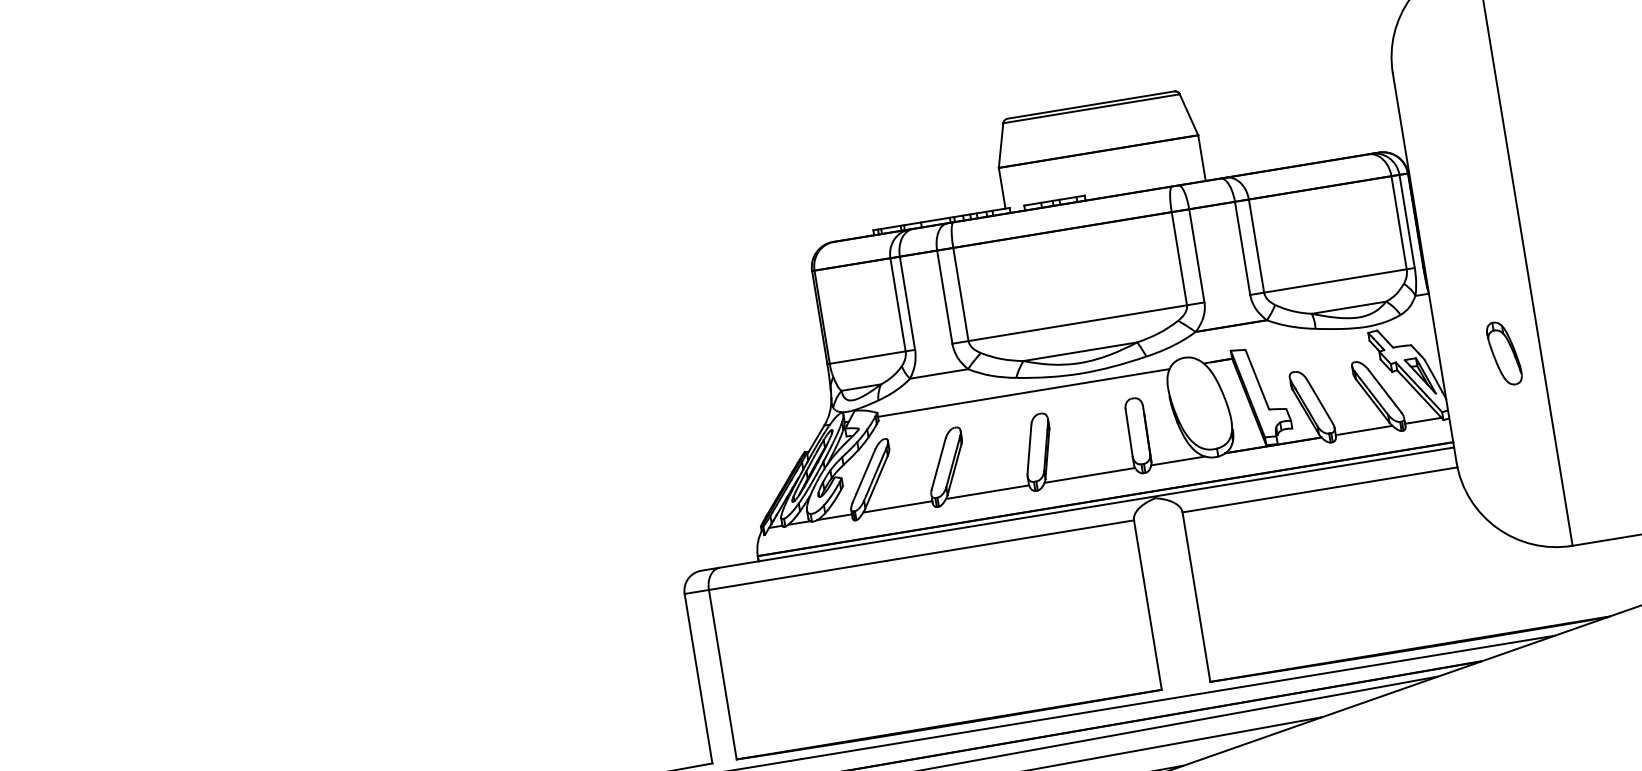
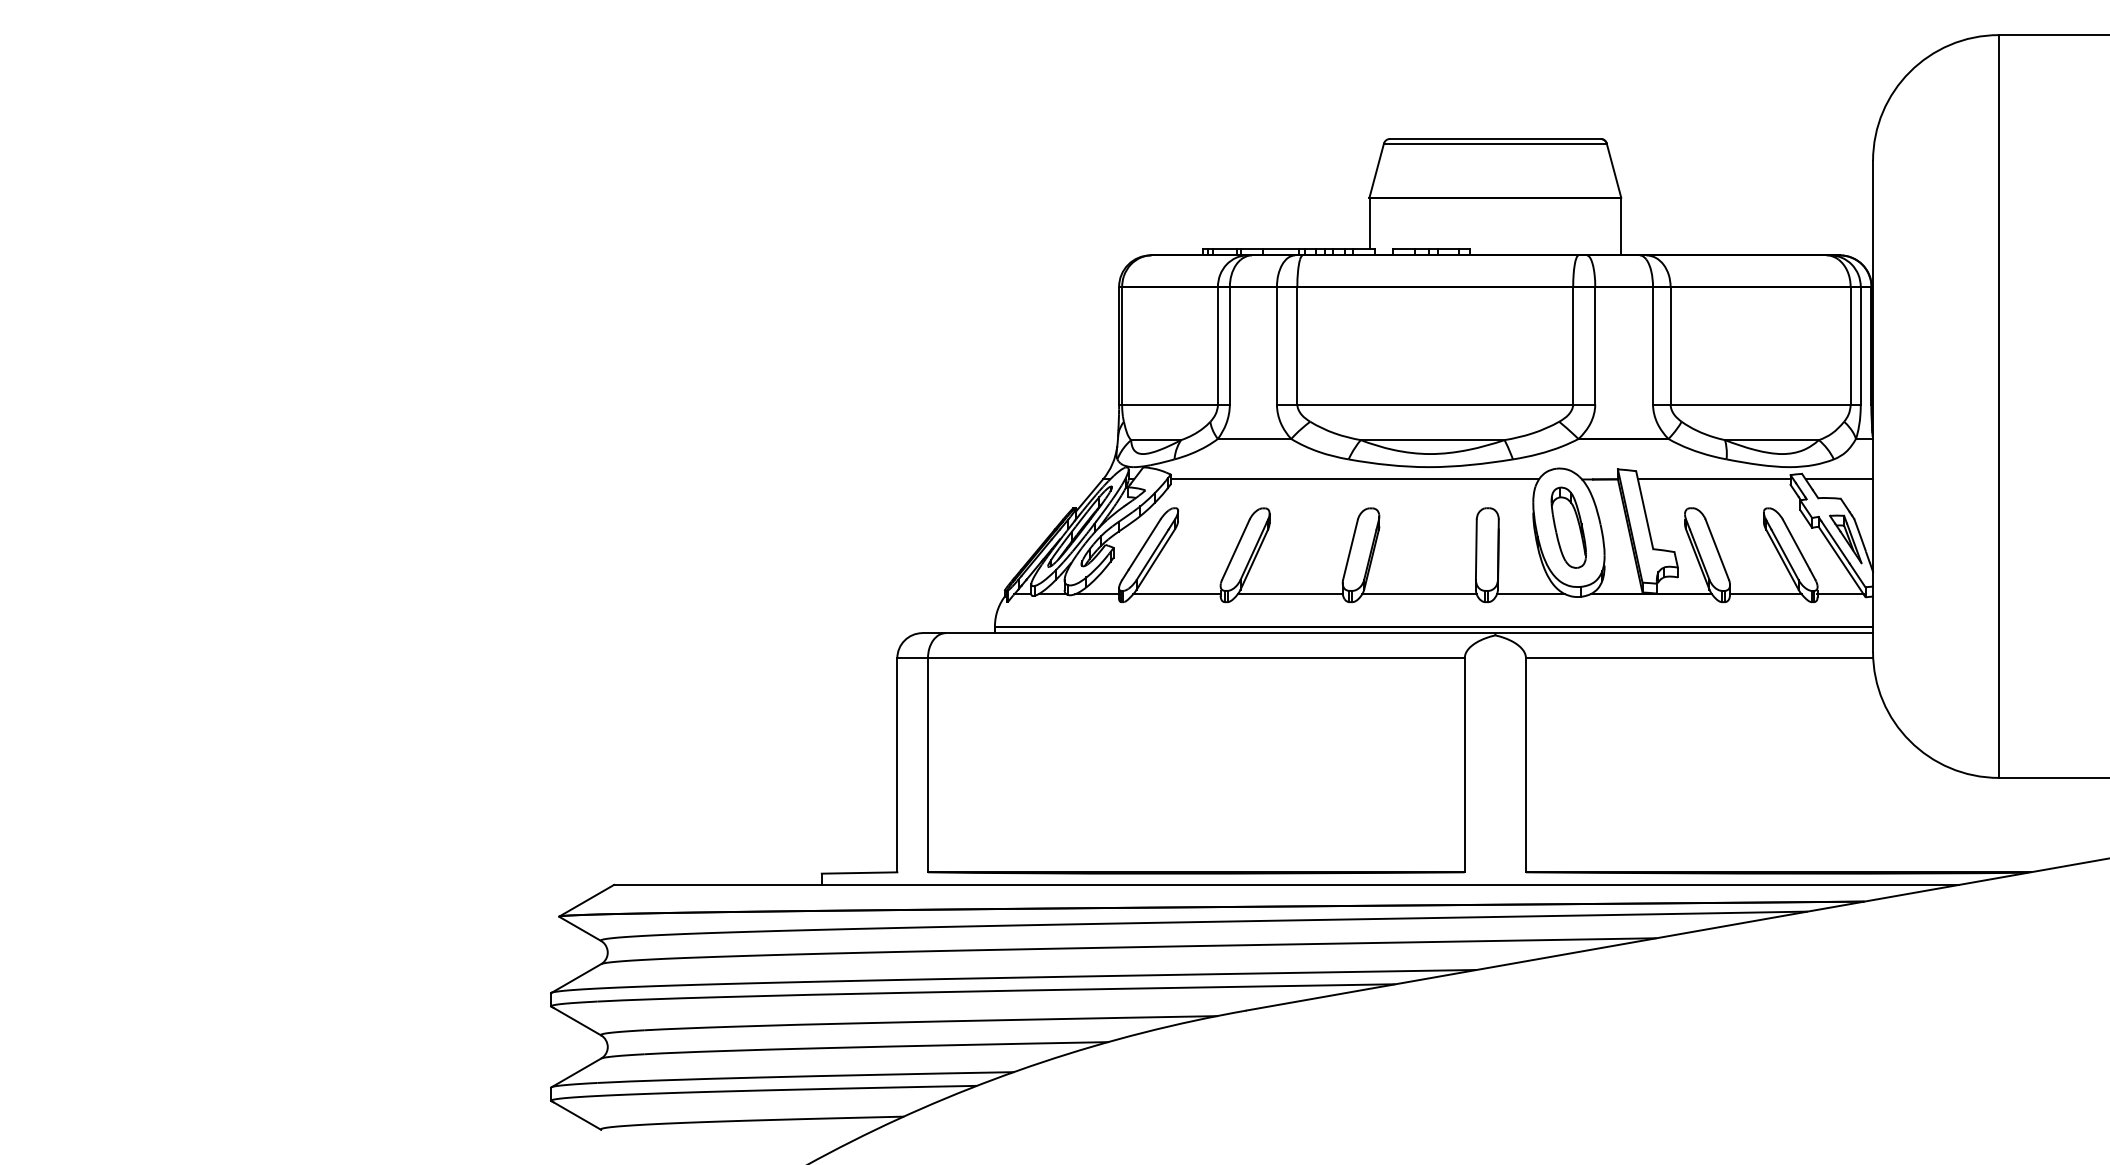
line: (1407, 330) -> (1839, 479), added
line: (1308, 346) -> (1714, 479), added
part: (1504, 353) -> (1568, 527), moved

